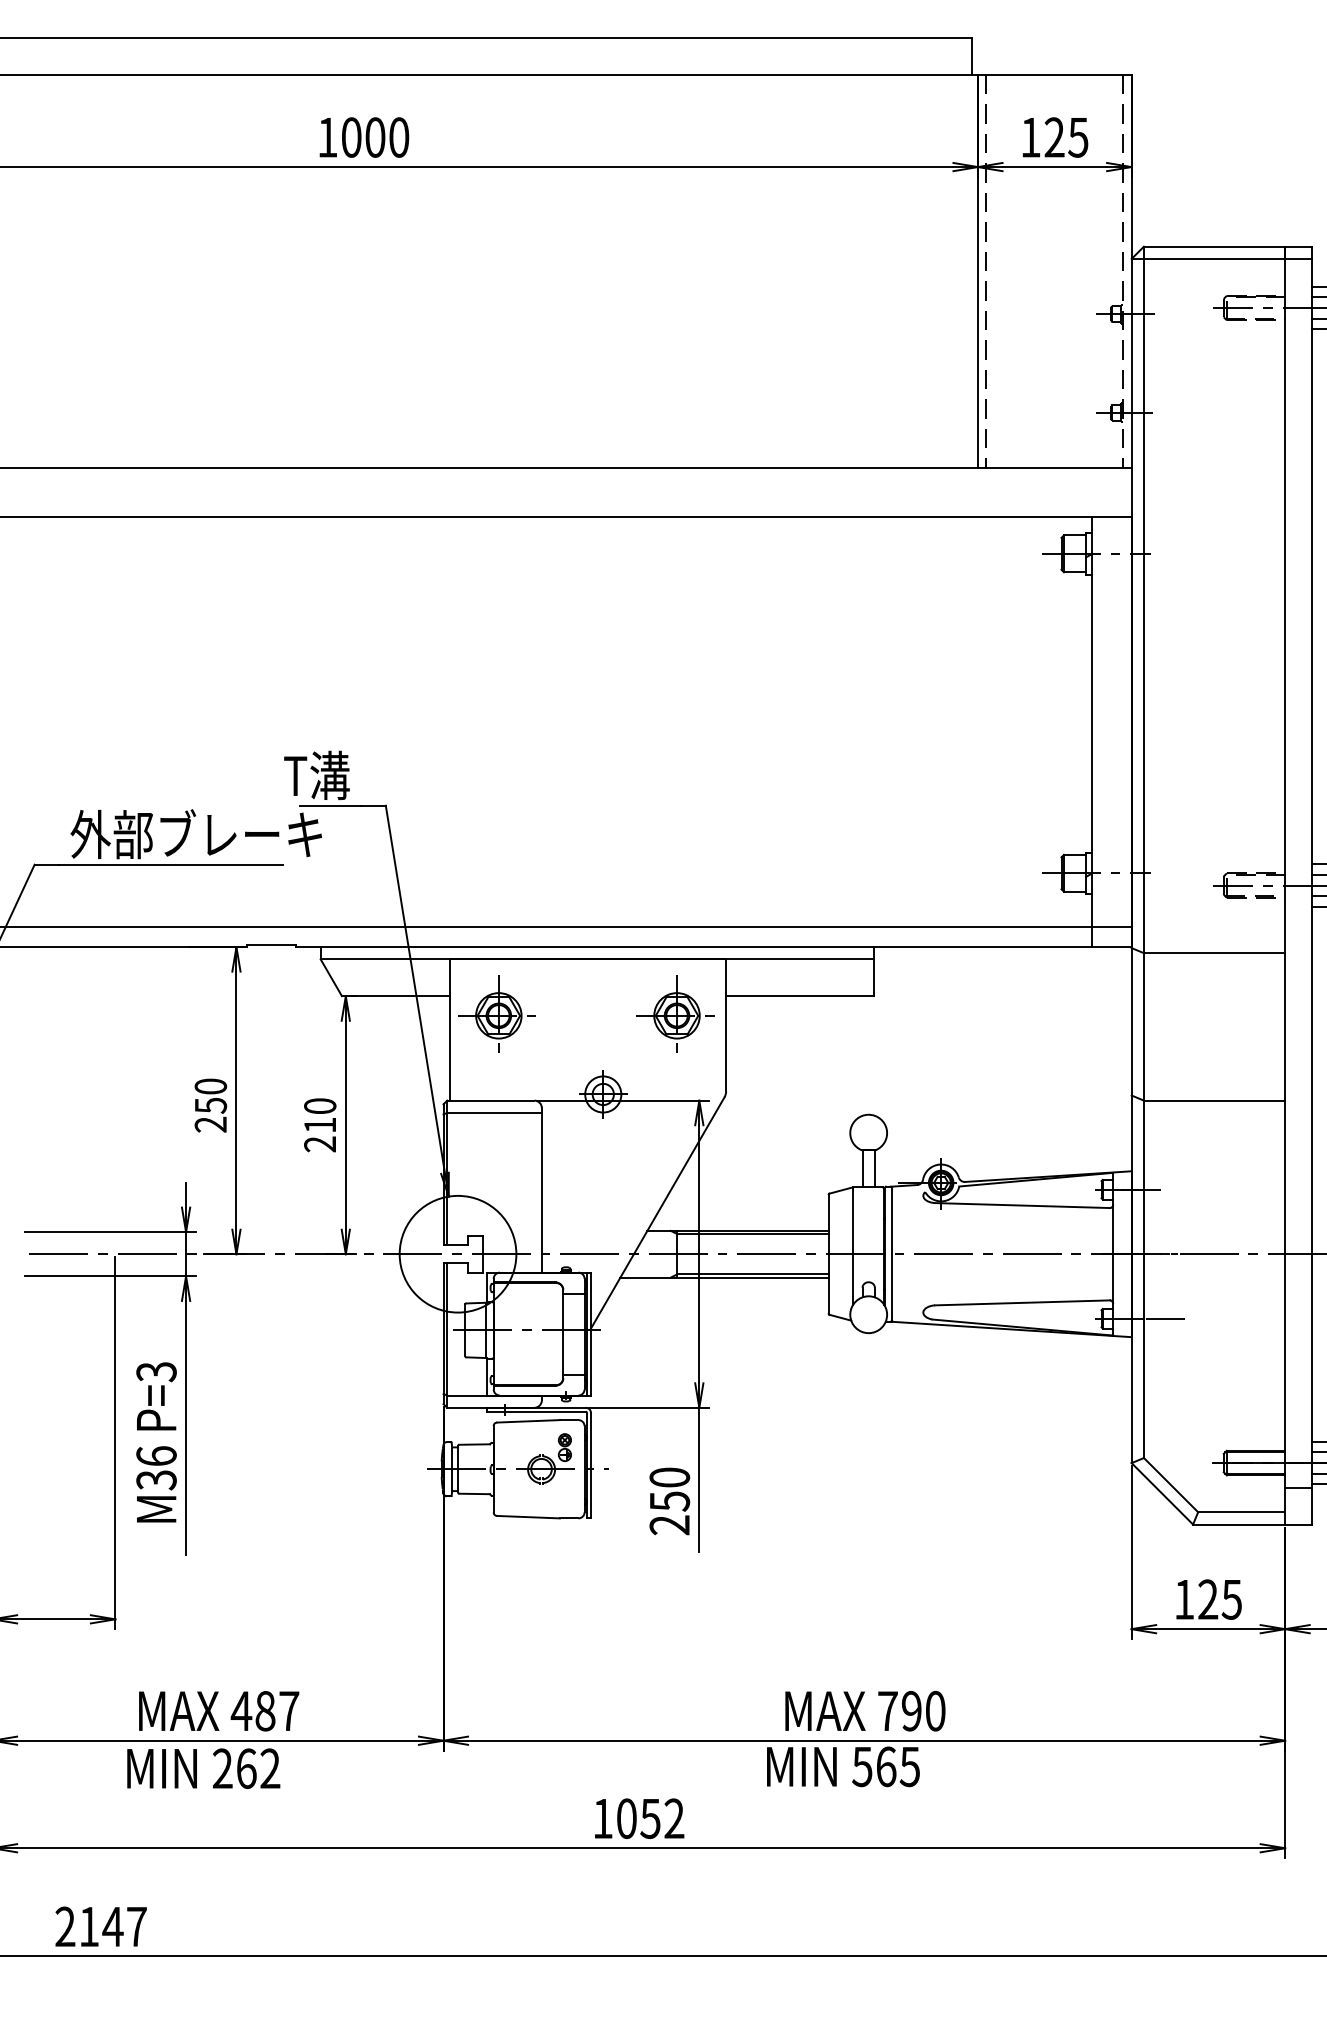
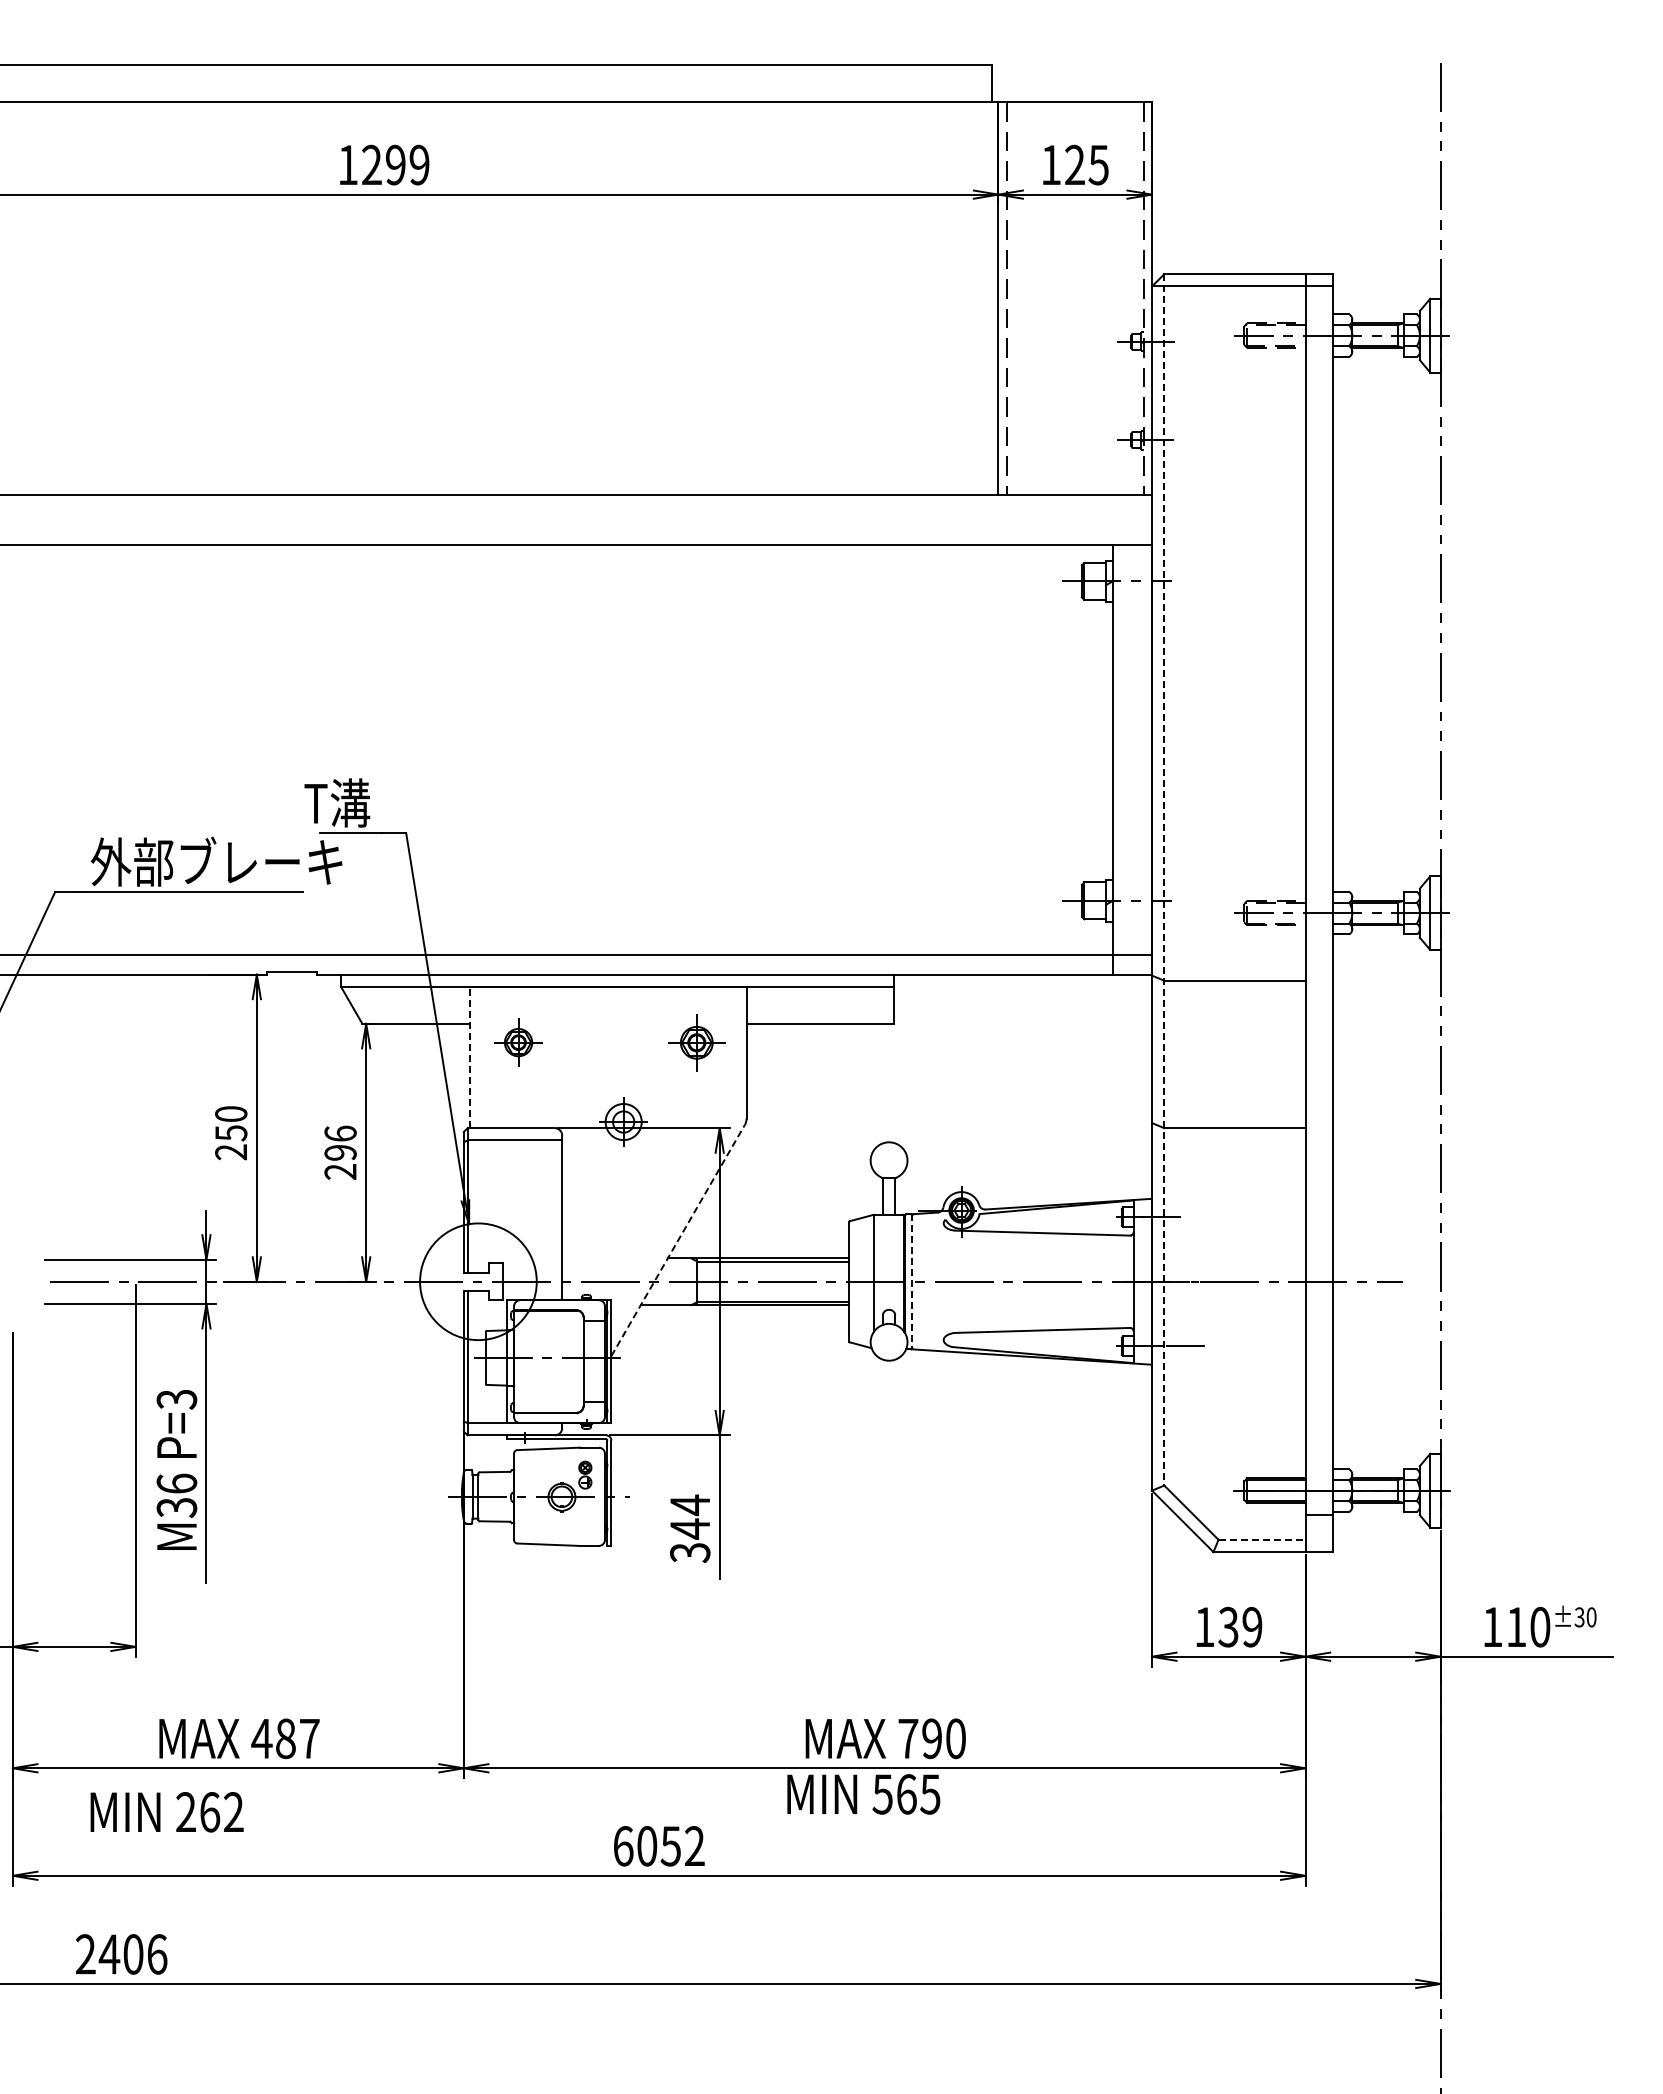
text: (375, 136) -> (395, 164), 1000 -> 1299
line: (1144, 851) -> (1164, 879), solid -> dashed
part: (497, 1013) -> (517, 1041), size x0.6
part: (675, 1013) -> (695, 1041), size x0.7
line: (450, 1029) -> (470, 1057), solid -> dashed
text: (320, 1114) -> (340, 1142), 210 -> 296
line: (658, 1212) -> (678, 1240), solid -> dashed
line: (892, 1253) -> (912, 1281), solid -> dashed
text: (669, 1500) -> (689, 1528), 250 -> 344
line: (1242, 1511) -> (1262, 1539), solid -> dashed
text: (1220, 1598) -> (1240, 1626), 125 -> 139
text: (203, 1768) -> (166, 1812), moved
text: (603, 1818) -> (623, 1846), 1052 -> 6052
text: (112, 1926) -> (132, 1954), 2147 -> 2406

